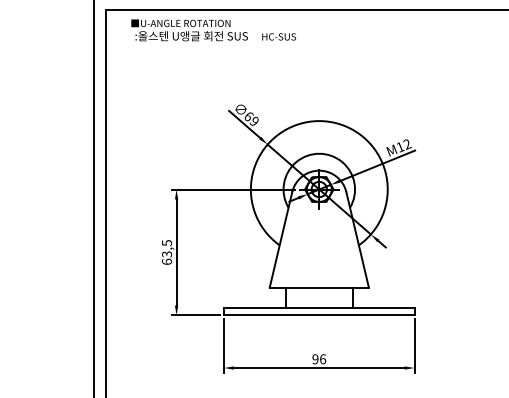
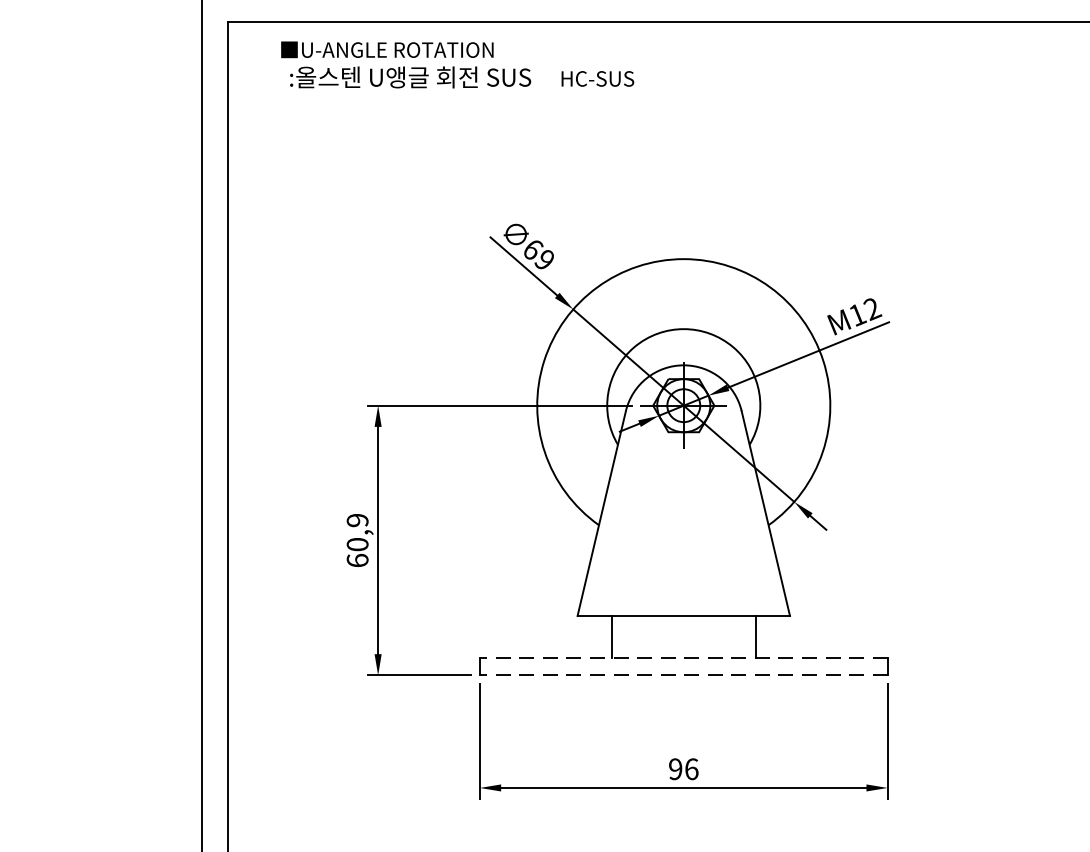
text: (166, 248) -> (356, 532), 63,5 -> 60,9
line: (318, 307) -> (682, 658), solid -> dashed
line: (318, 315) -> (682, 675), solid -> dashed

